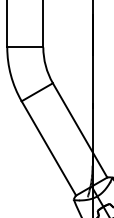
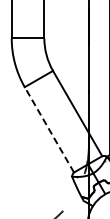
line: (49, 148) -> (49, 129), solid -> dashed

